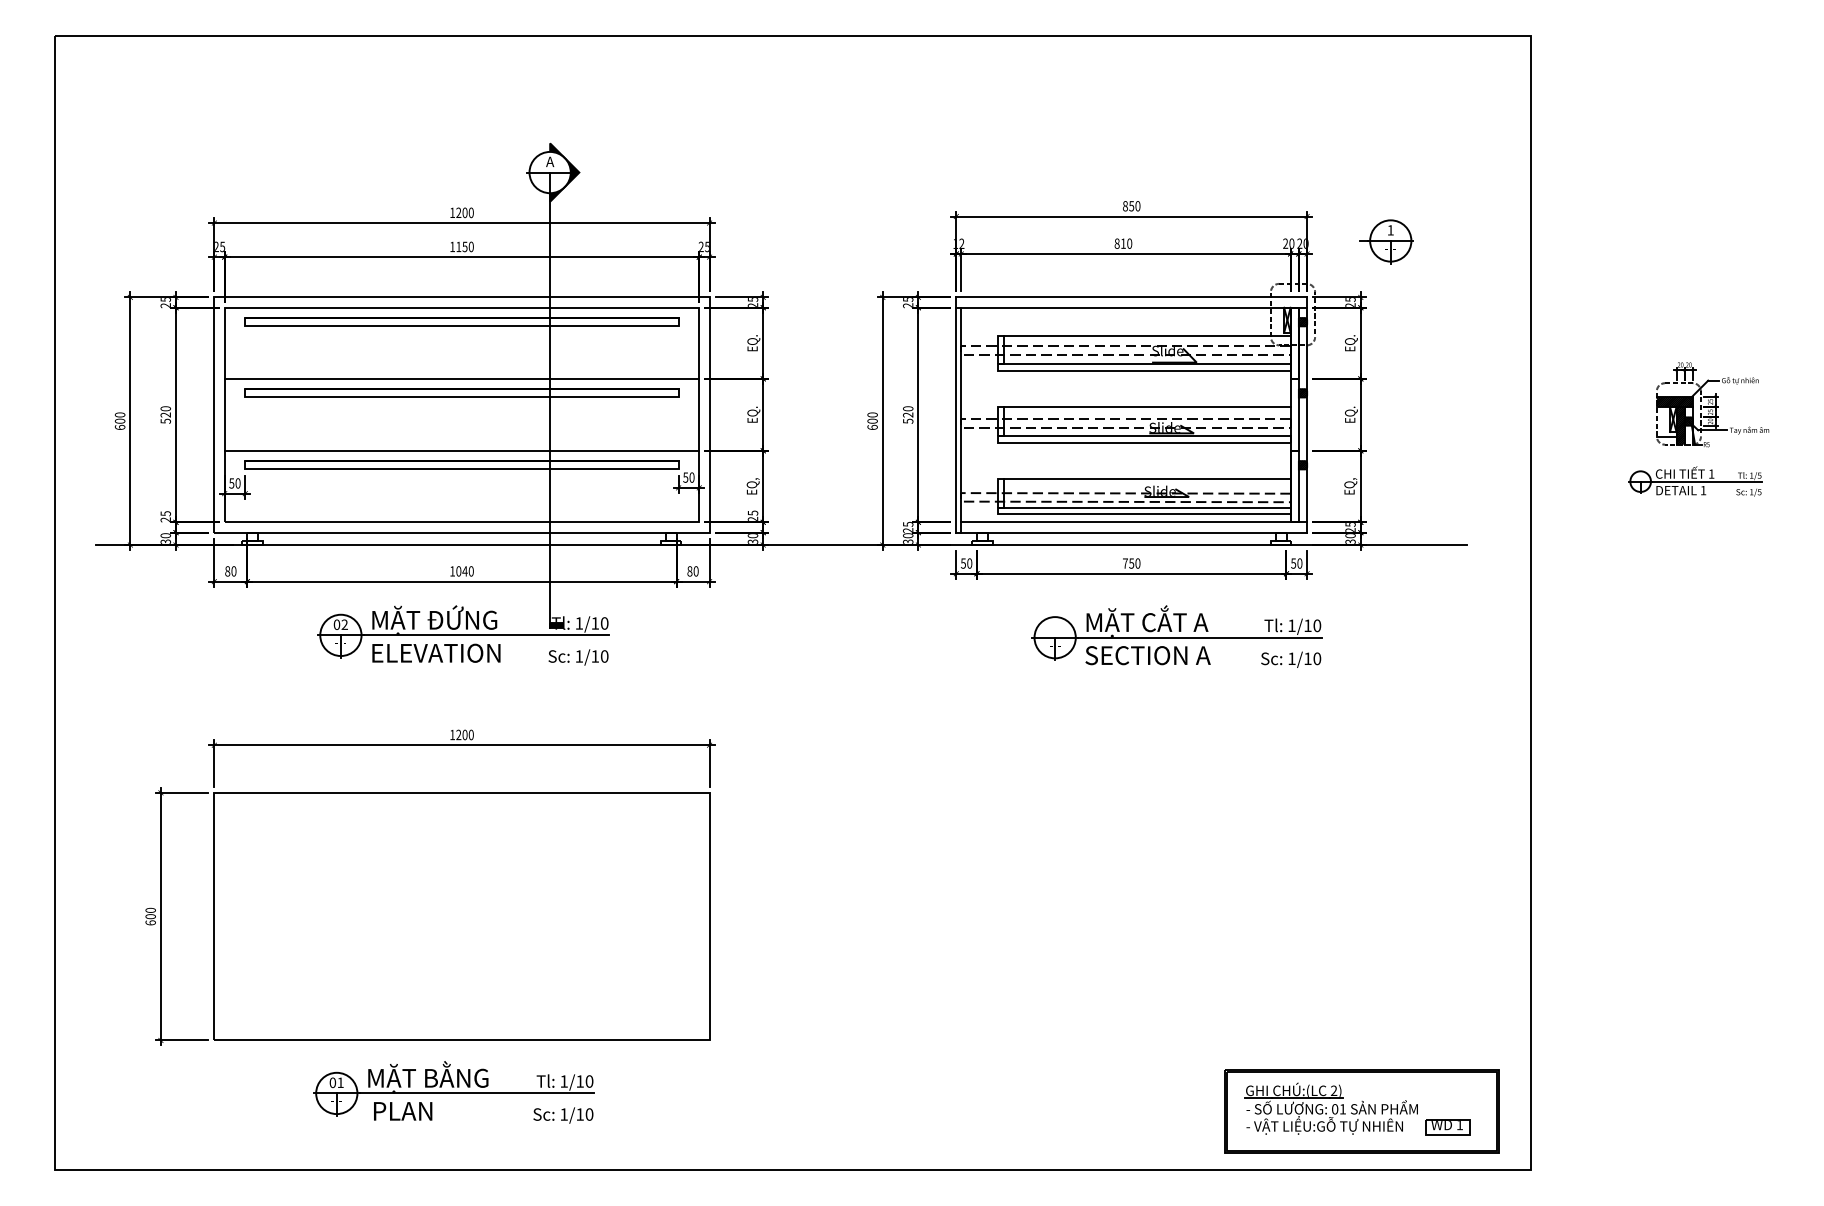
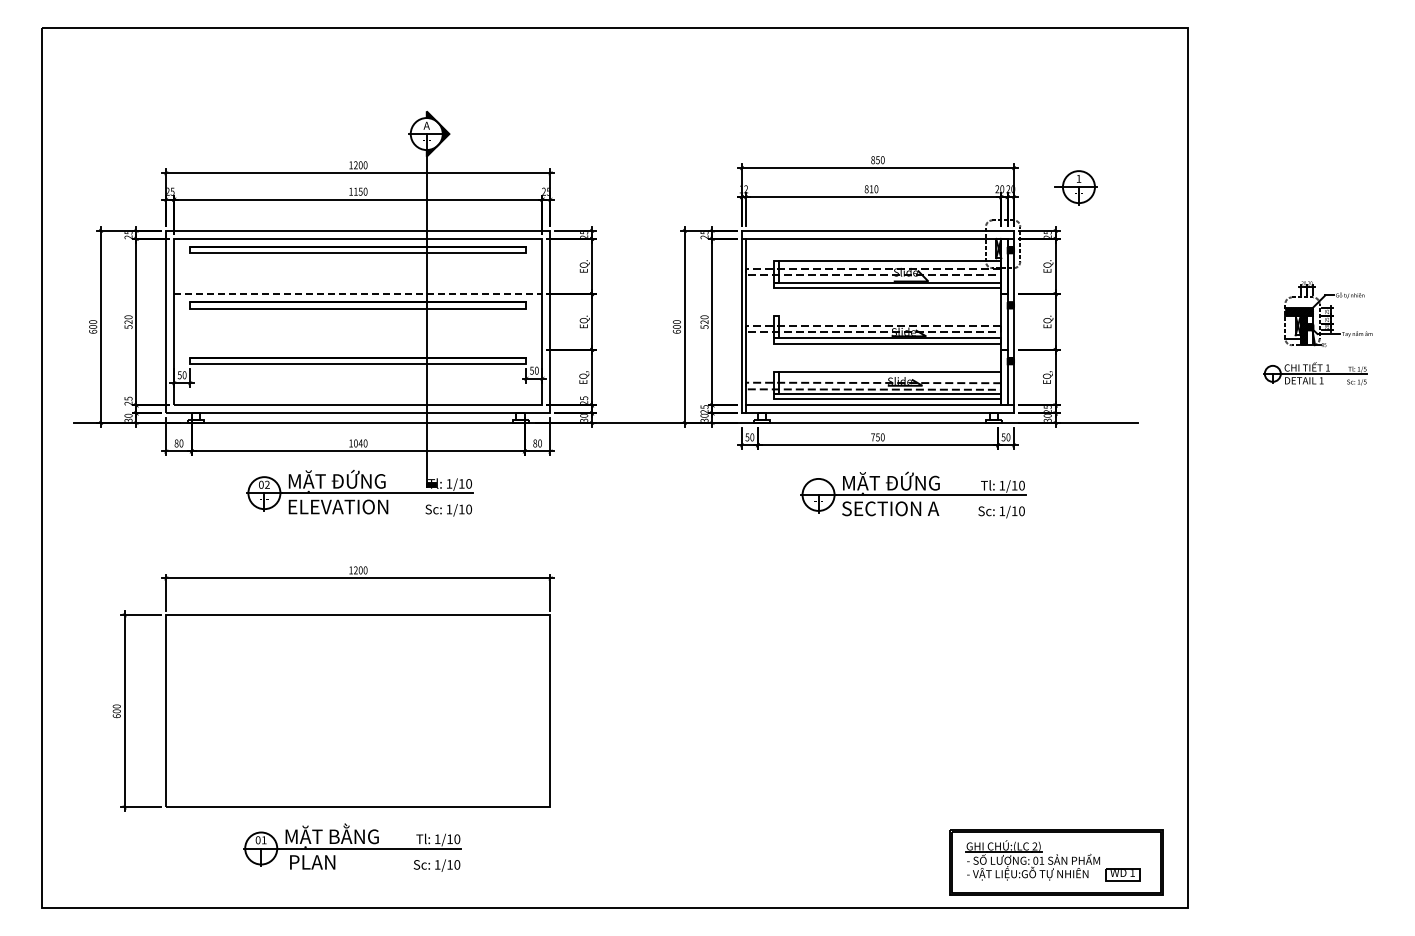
line: (462, 379) -> (358, 294), solid -> dashed
line: (1147, 406) -> (890, 315), removed
line: (462, 450) -> (358, 349), removed
text: (1176, 617) -> (912, 479), MẶT CẮT A -> MẶT ĐỨNG

